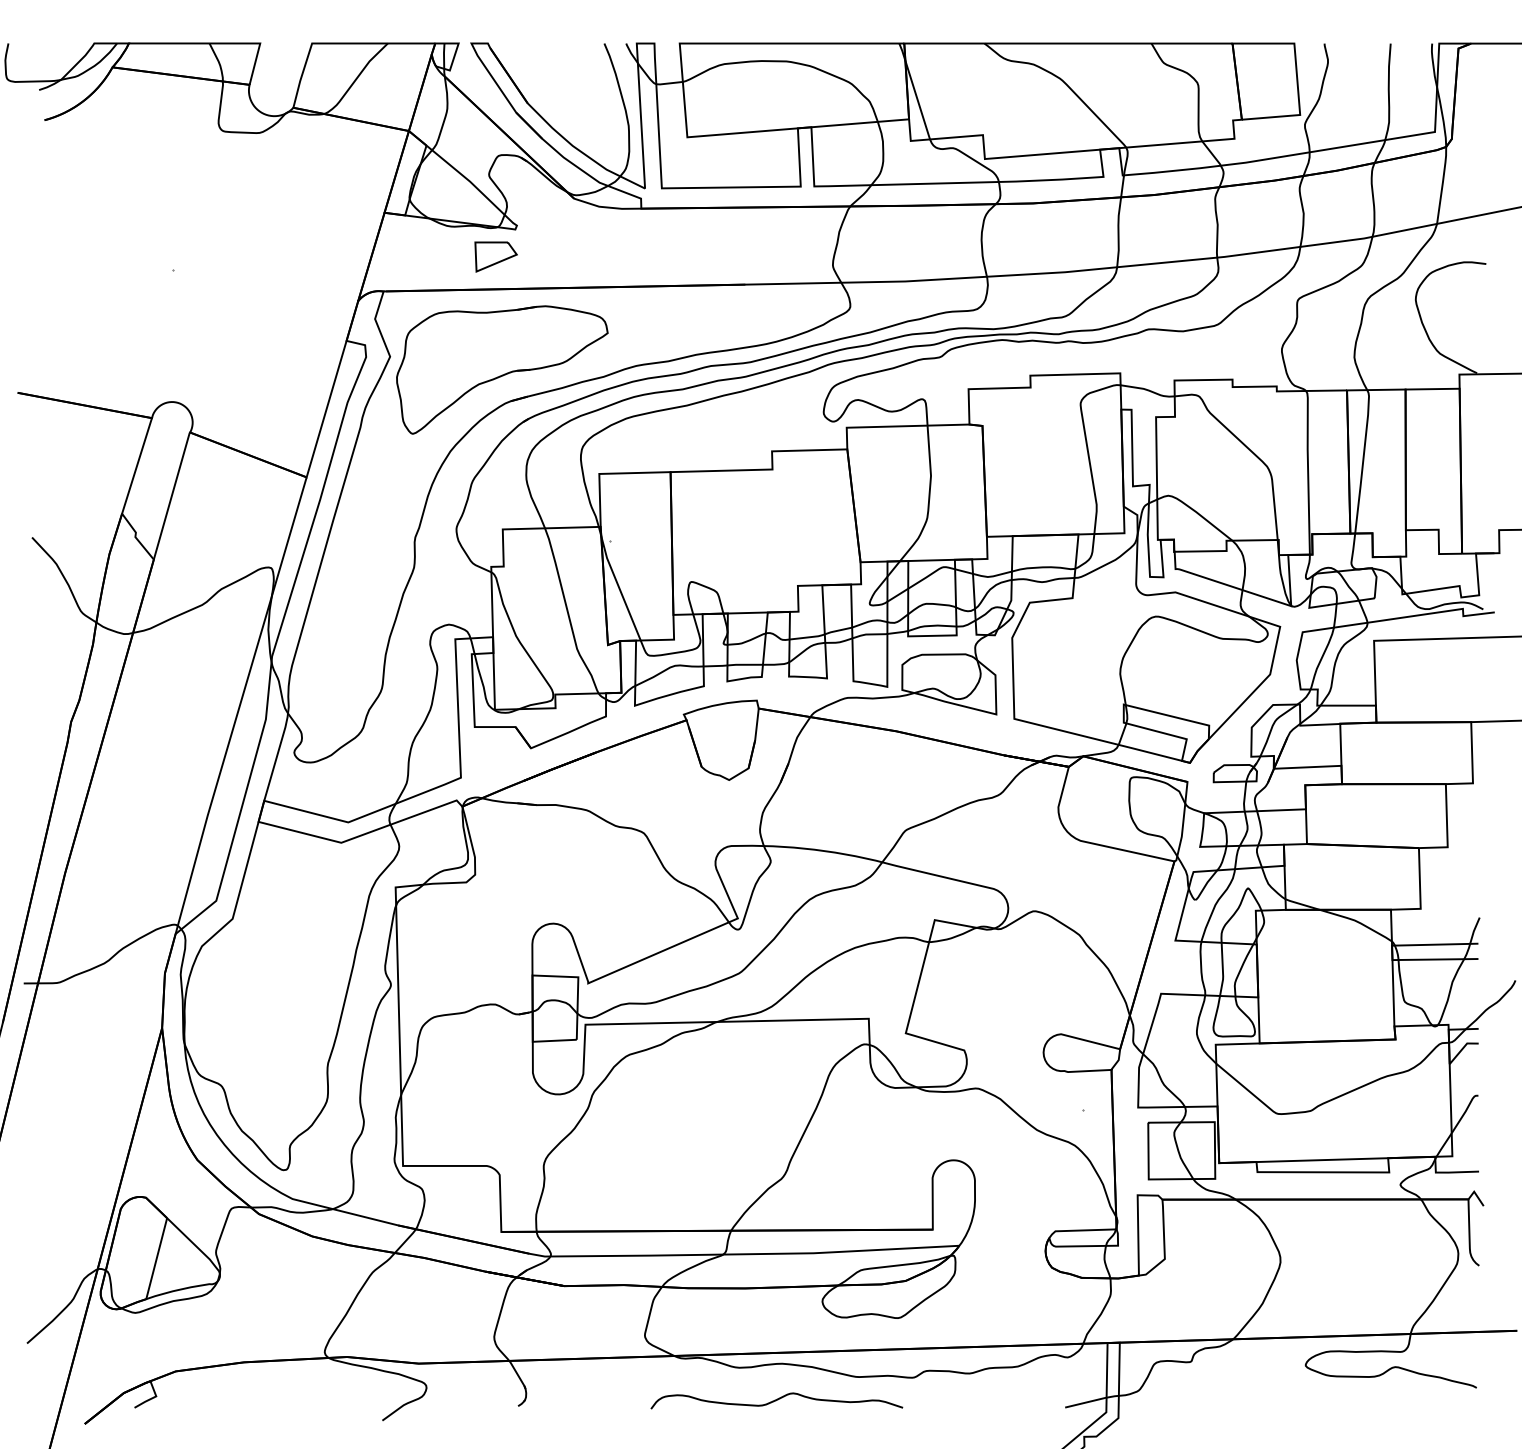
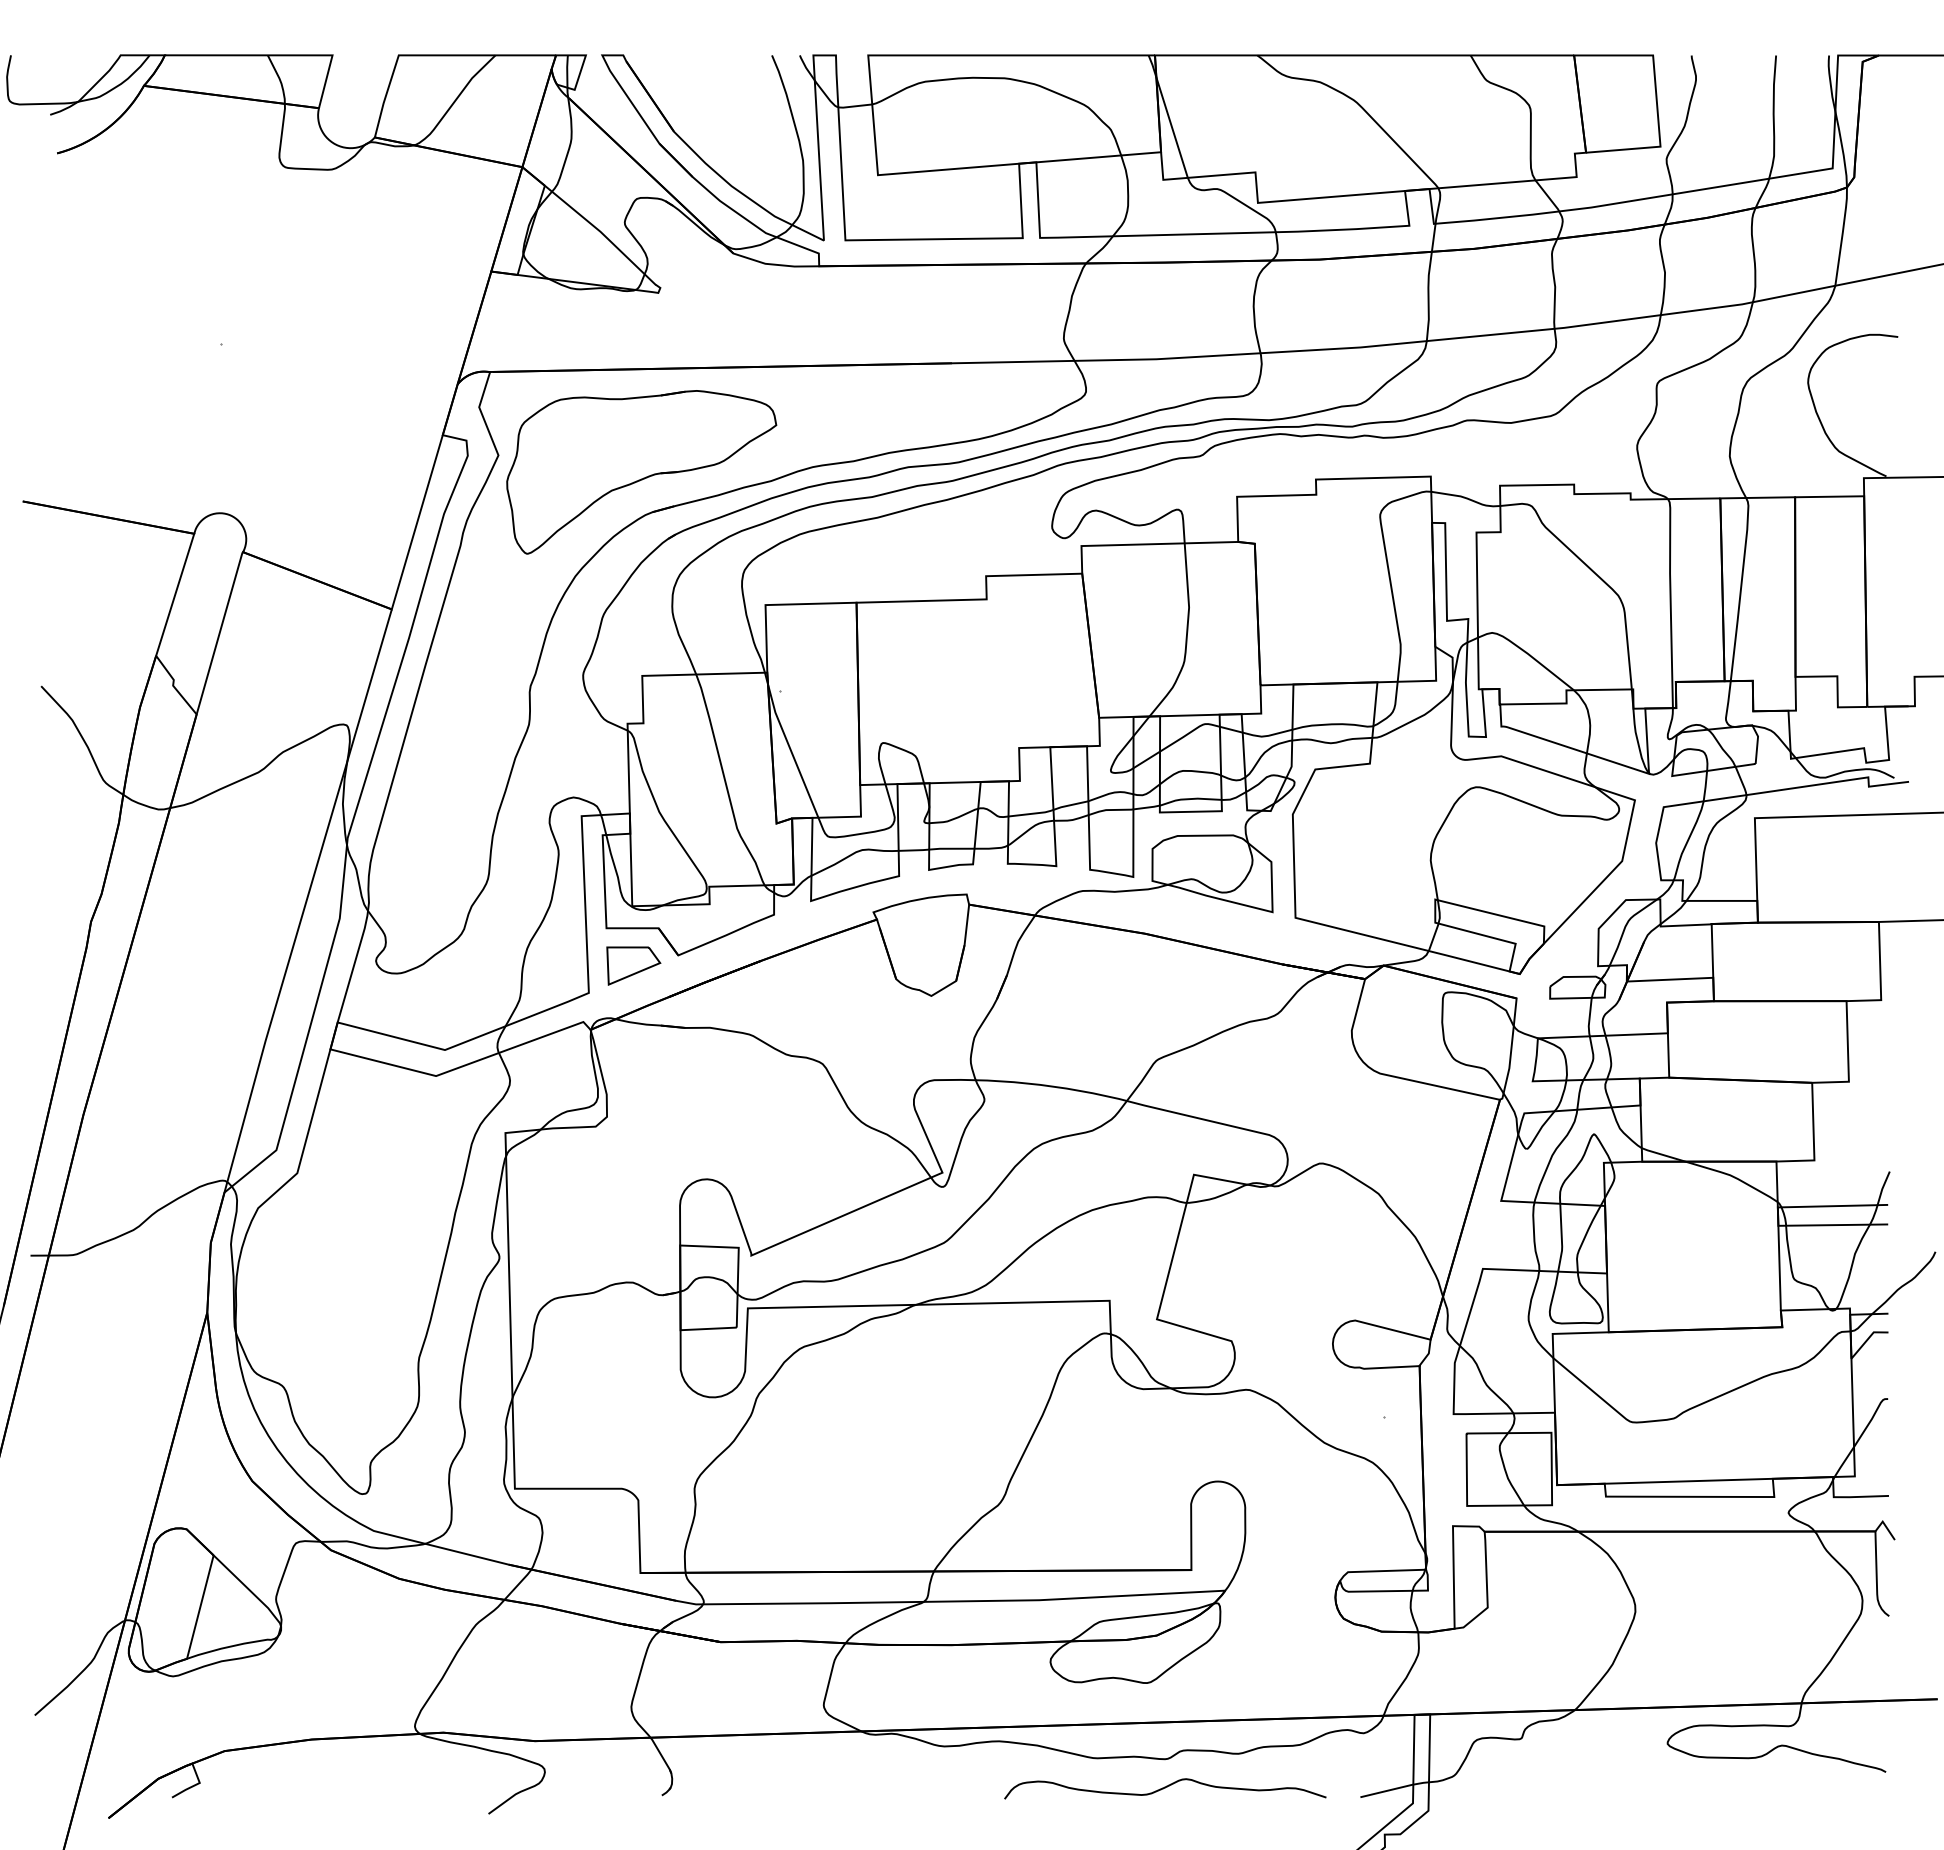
part: (495, 256) -> (633, 965), moved
curve: (777, 1400) -> (1165, 1788), moved

